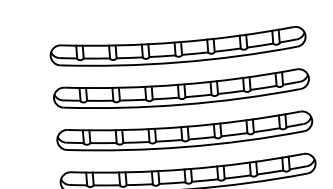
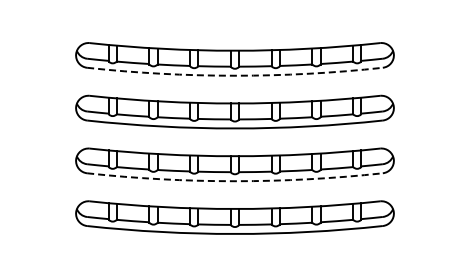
arc: (178, 62) -> (234, 75), solid -> dashed
arc: (185, 147) -> (234, 181), solid -> dashed

